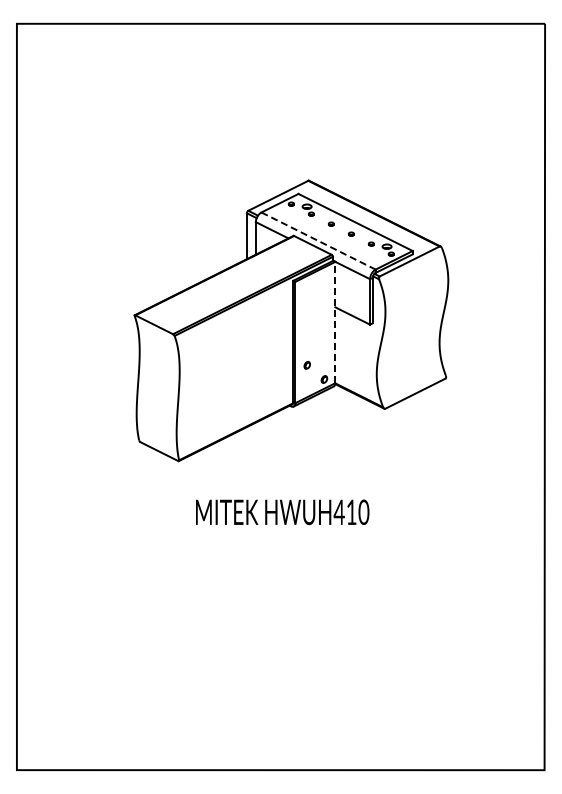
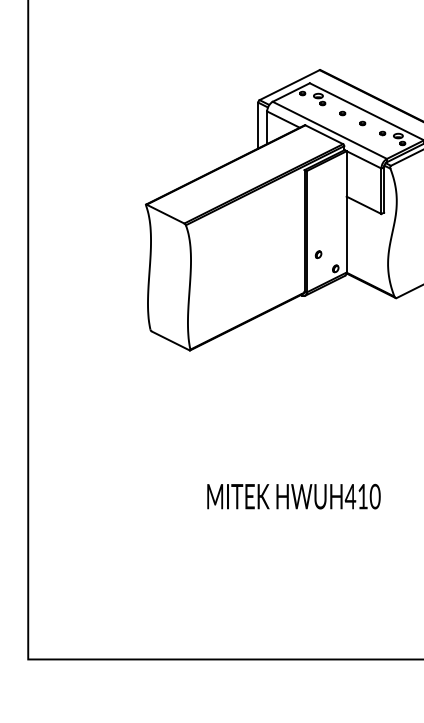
line: (318, 241) -> (329, 130), dashed -> solid
line: (335, 322) -> (346, 211), dashed -> solid
text: (282, 512) -> (293, 496), moved

